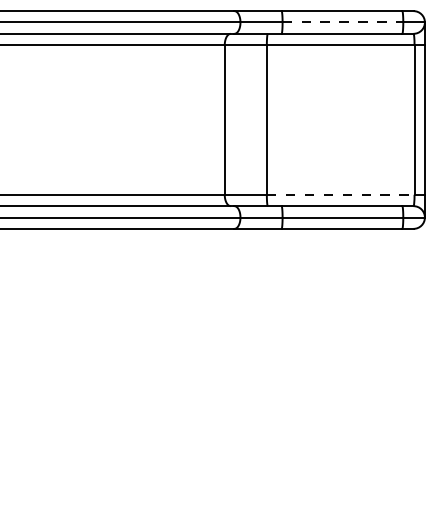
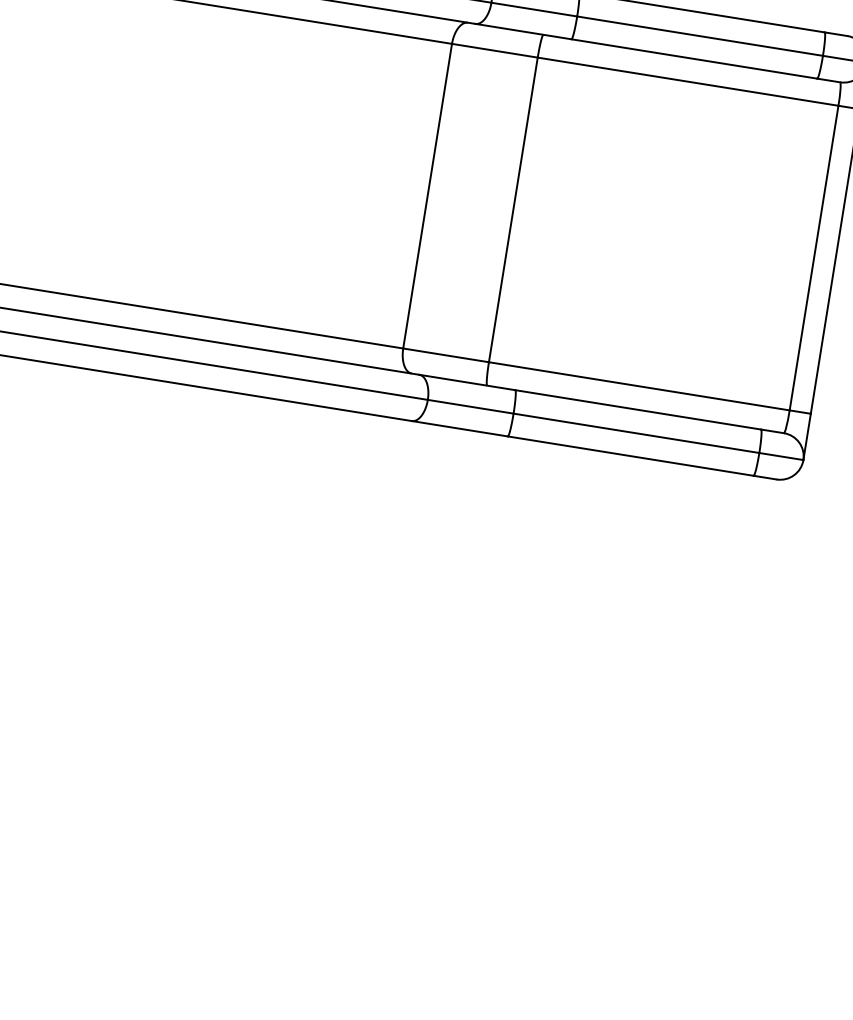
line: (343, 22) -> (701, 36), dashed -> solid
line: (340, 194) -> (639, 385), dashed -> solid

